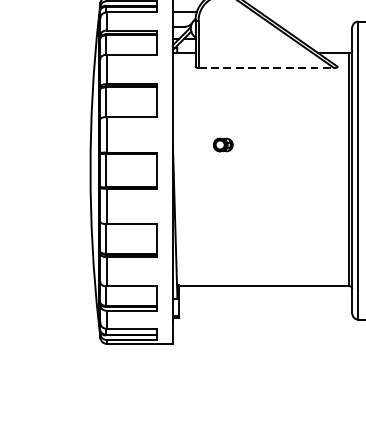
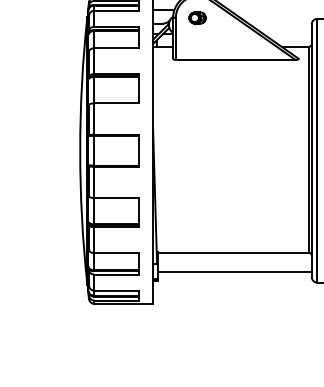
line: (266, 67) -> (235, 59), dashed -> solid
part: (223, 145) -> (197, 18), moved
line: (264, 308) -> (234, 272), added

